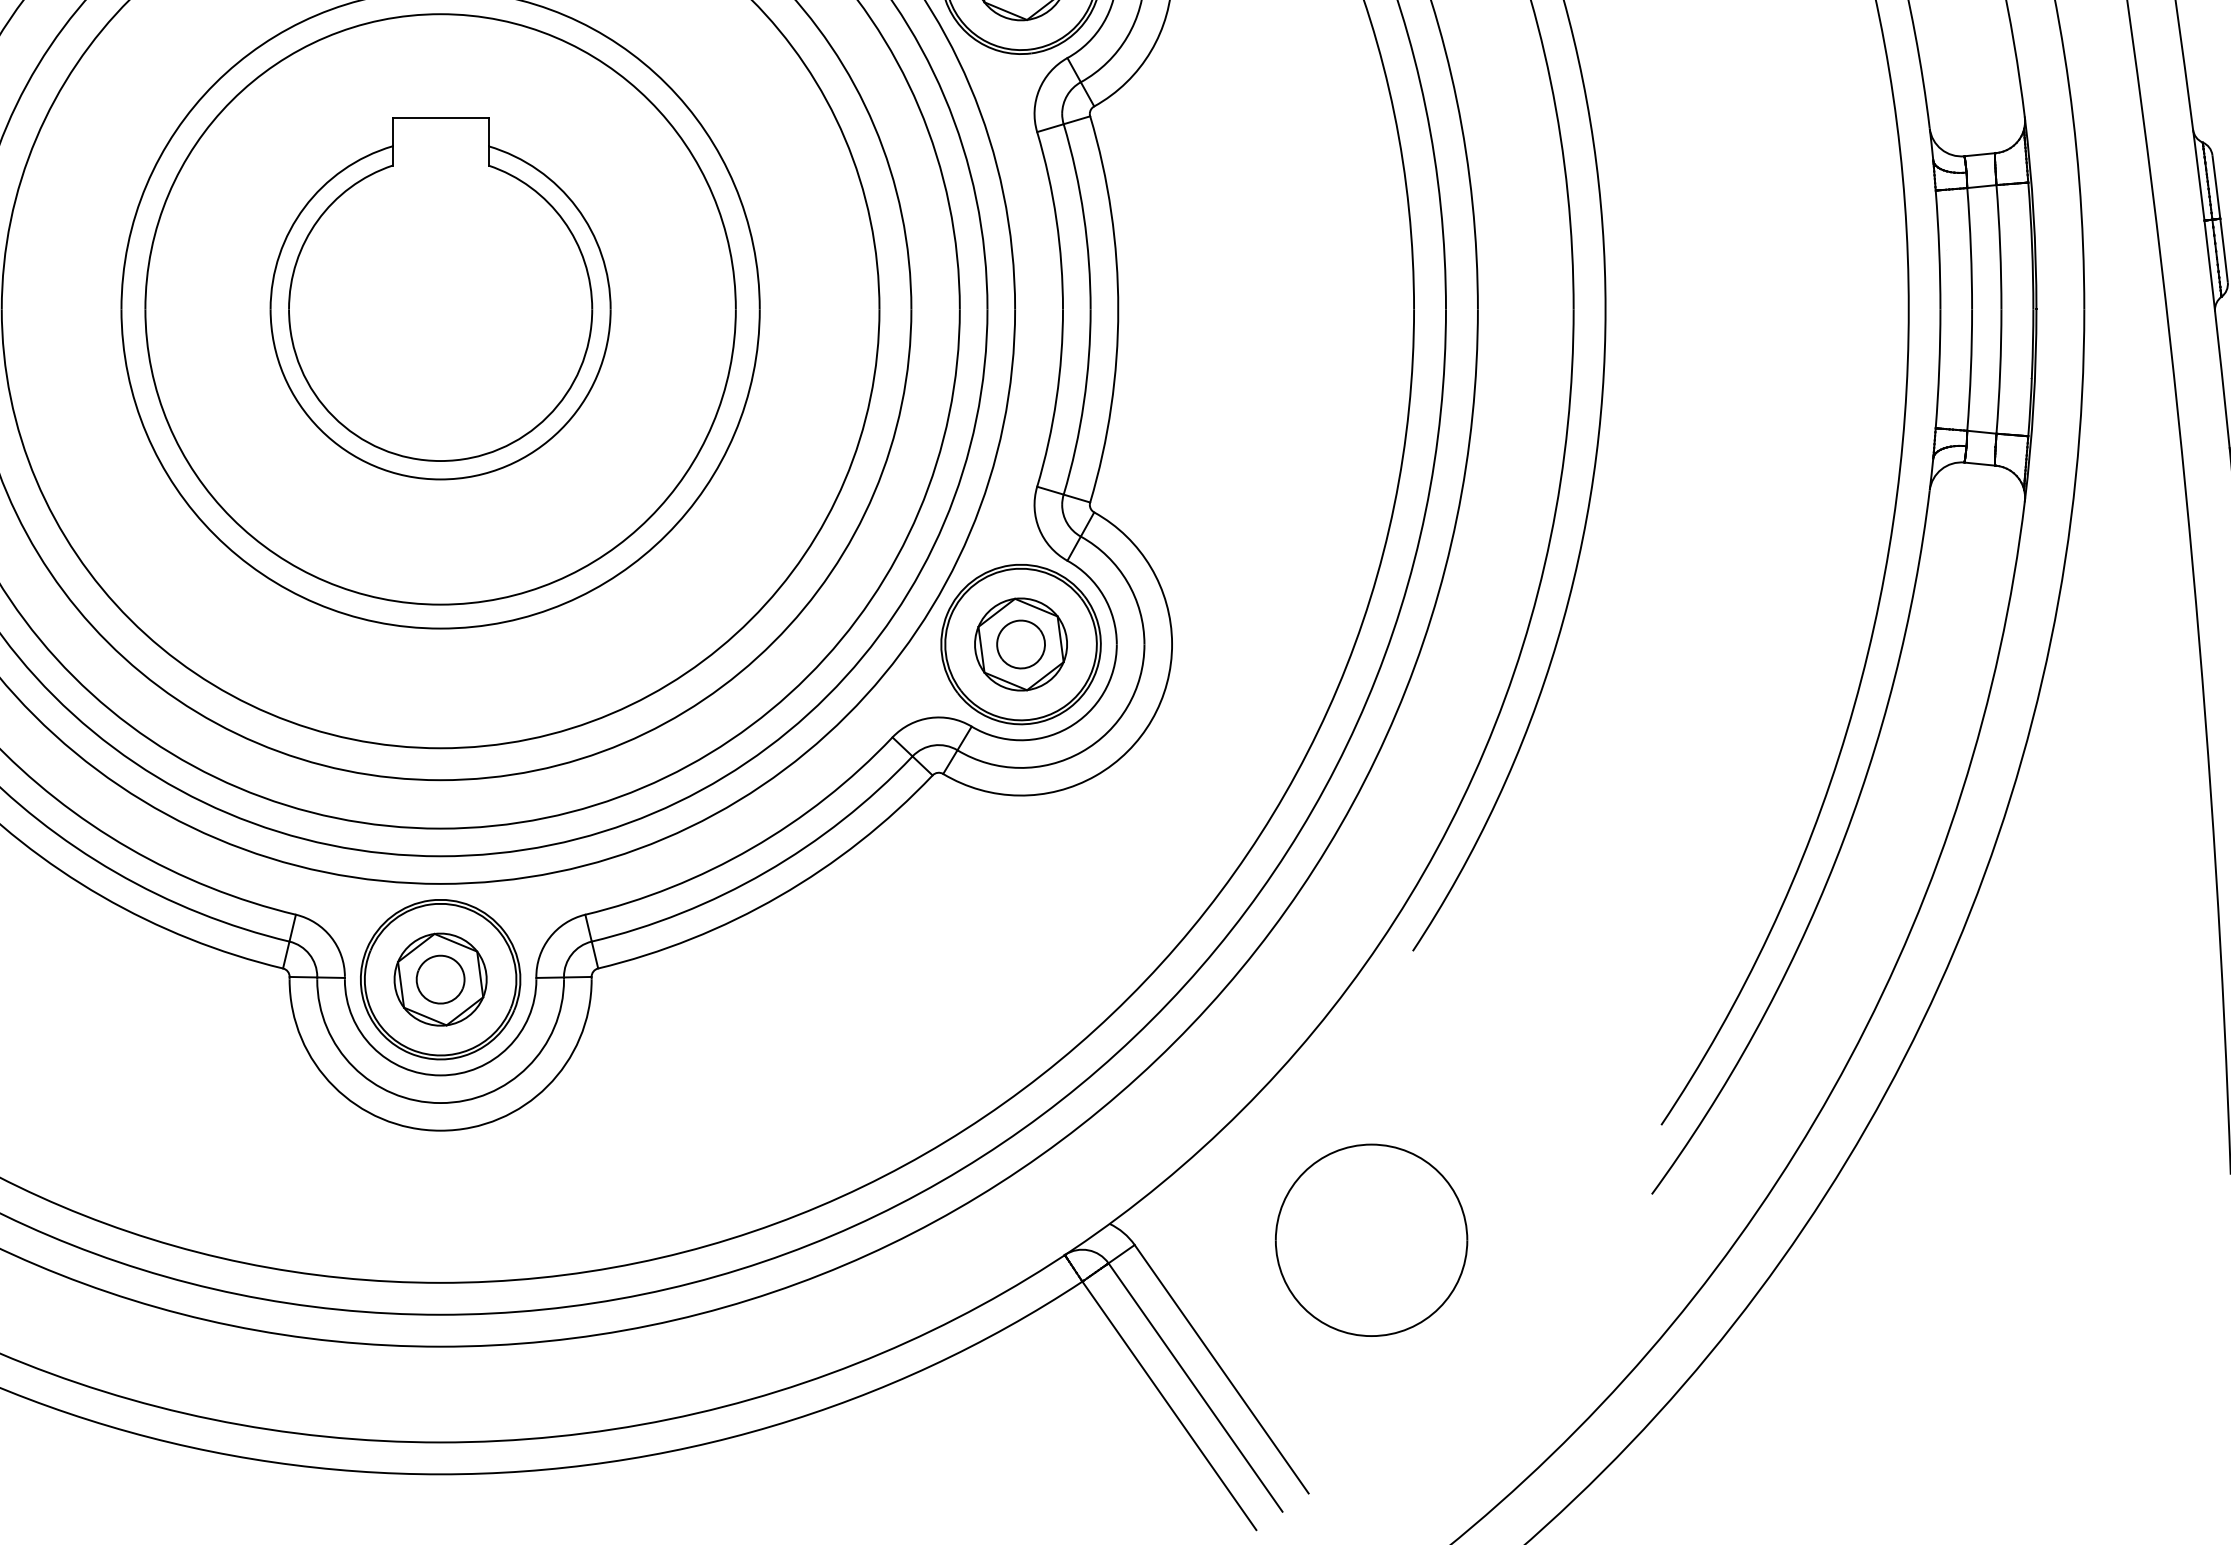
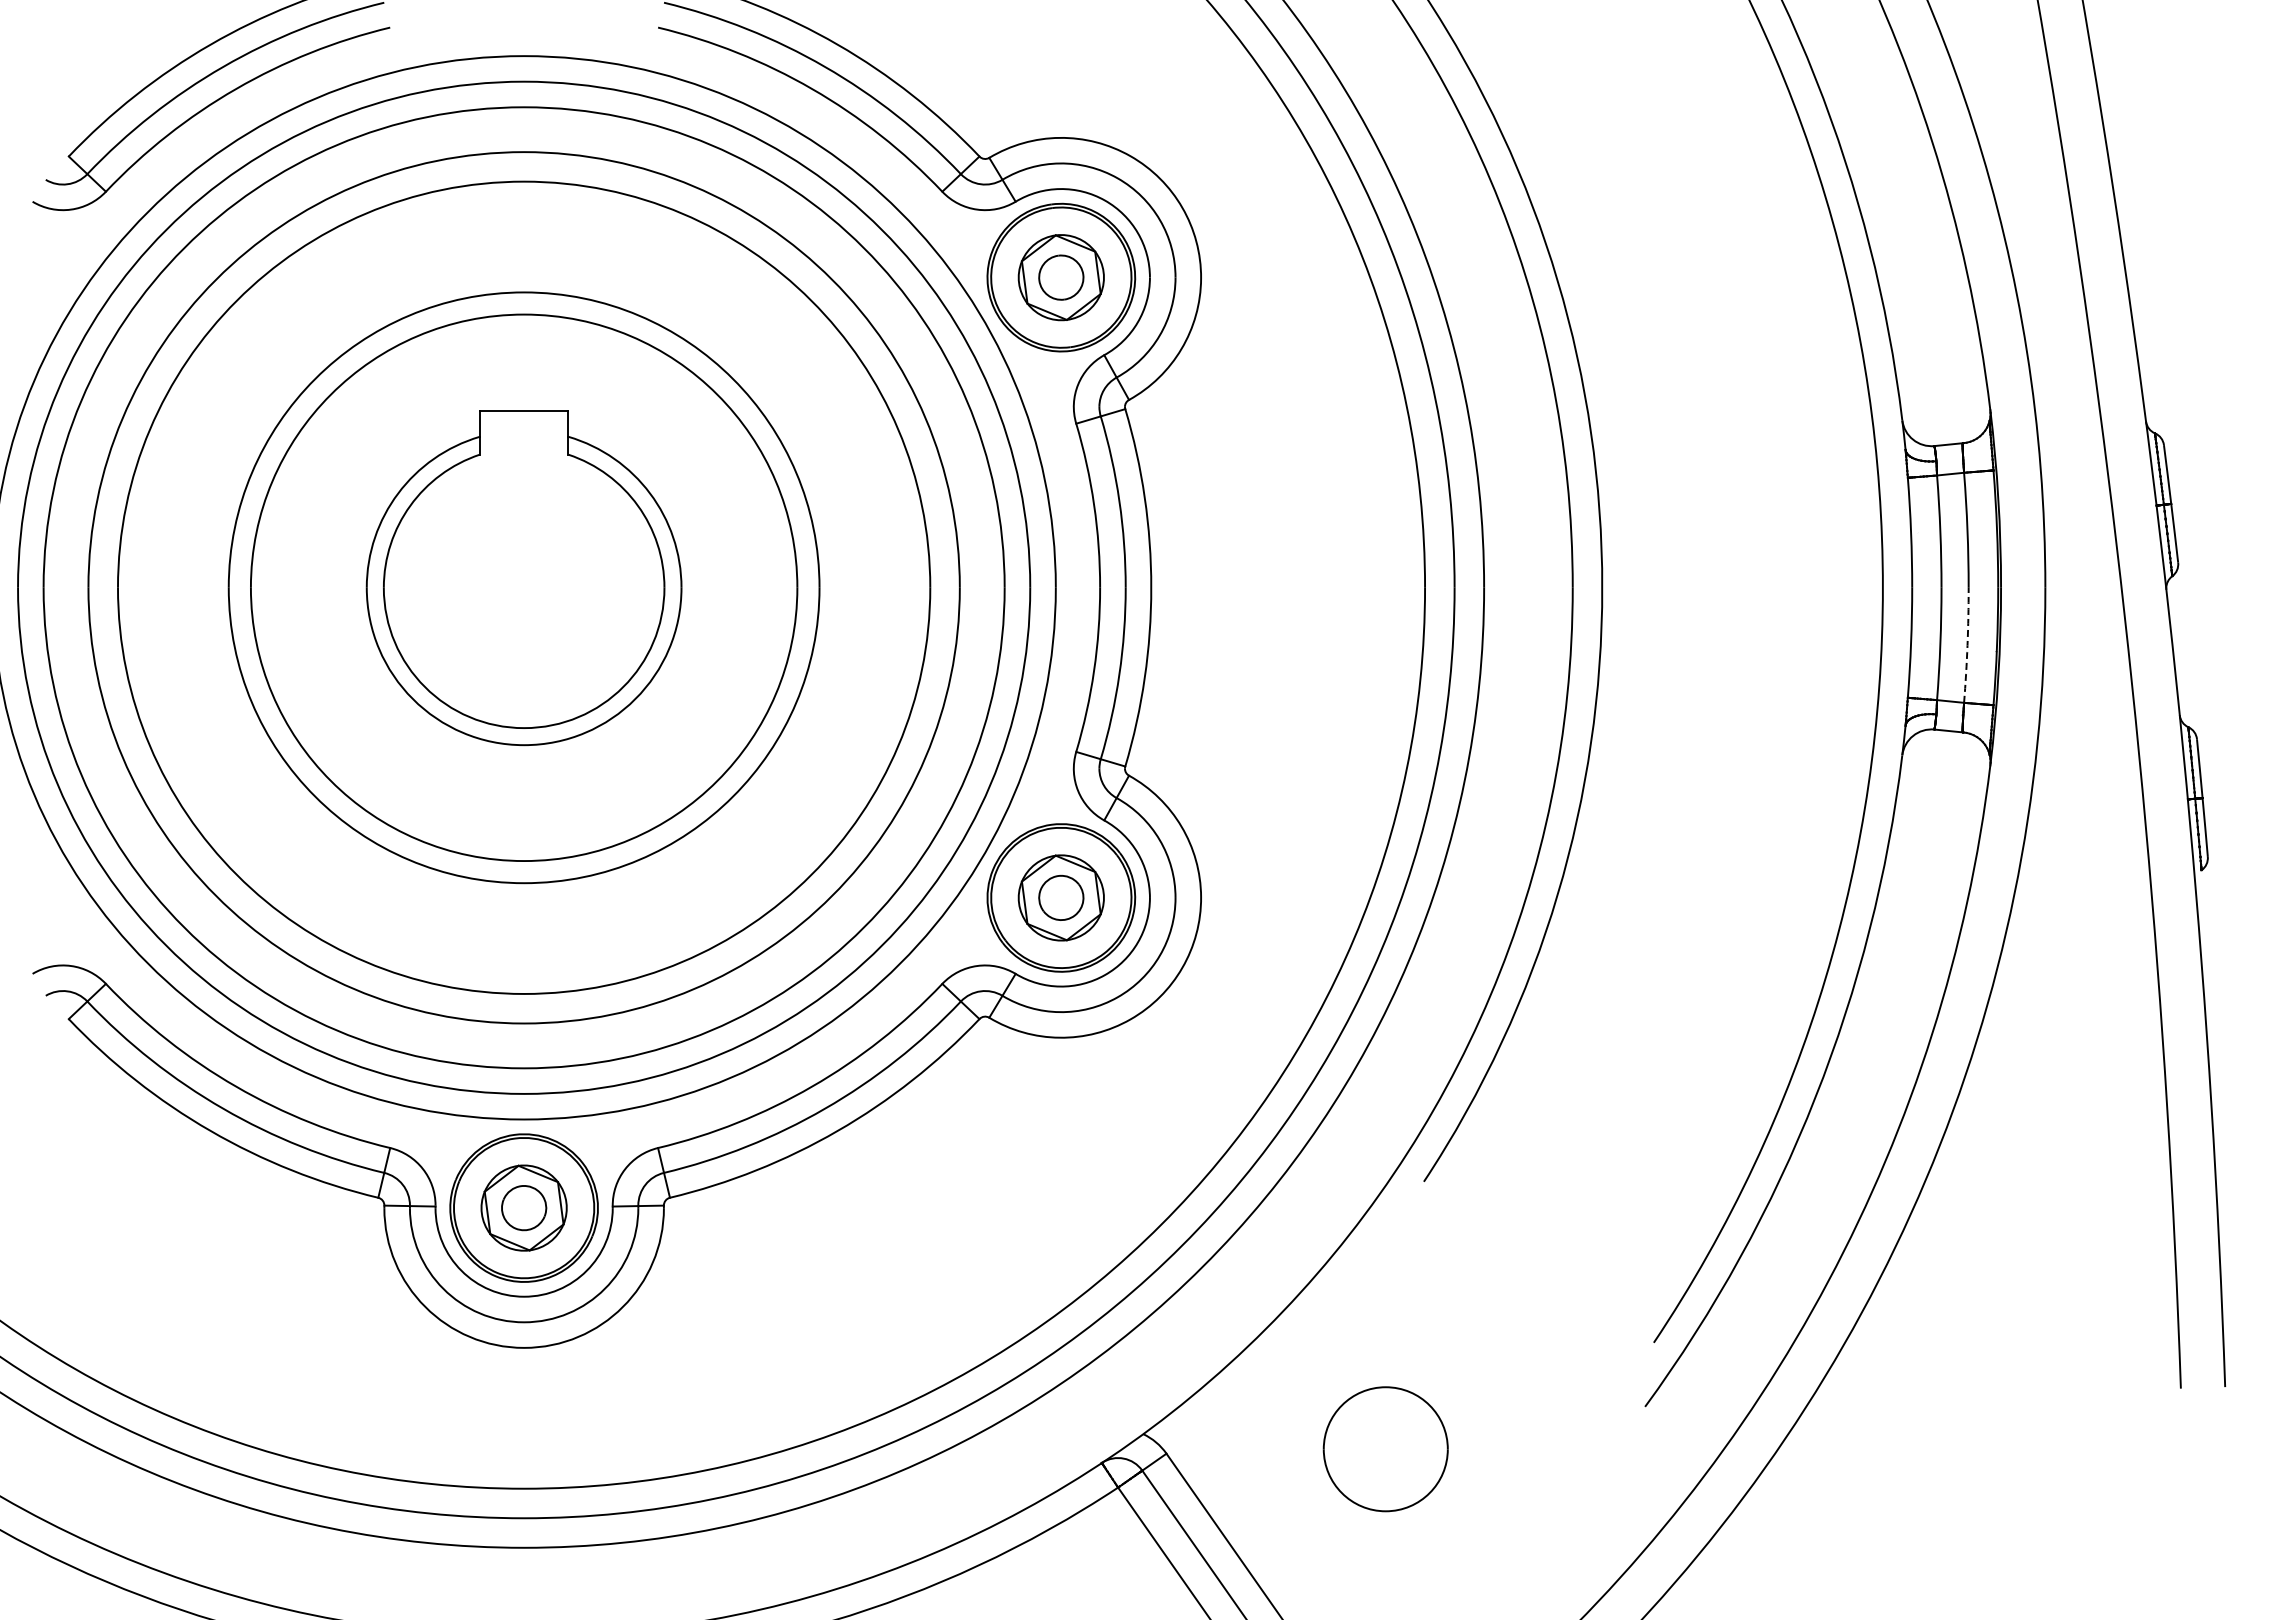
arc: (2000, 371) -> (1967, 645), solid -> dashed
part: (1371, 1239) -> (1385, 1448), size x0.7

